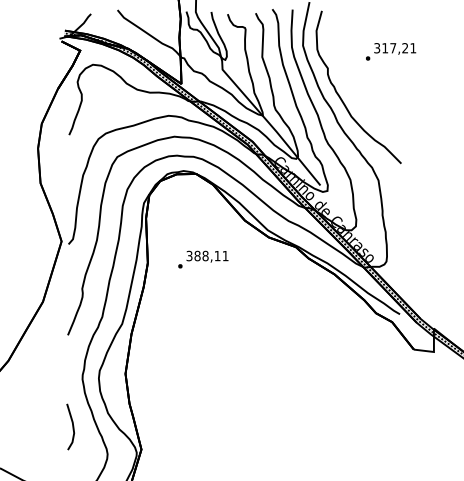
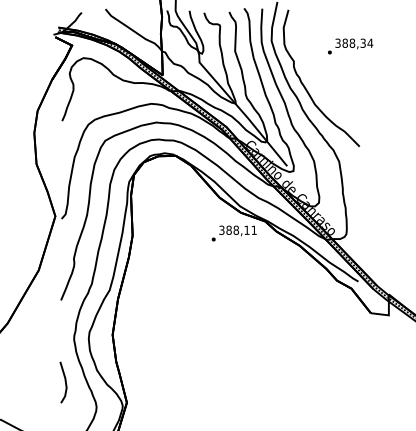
text: (399, 48) -> (358, 43), 317,21 -> 388,34
text: (203, 259) -> (234, 233), moved

